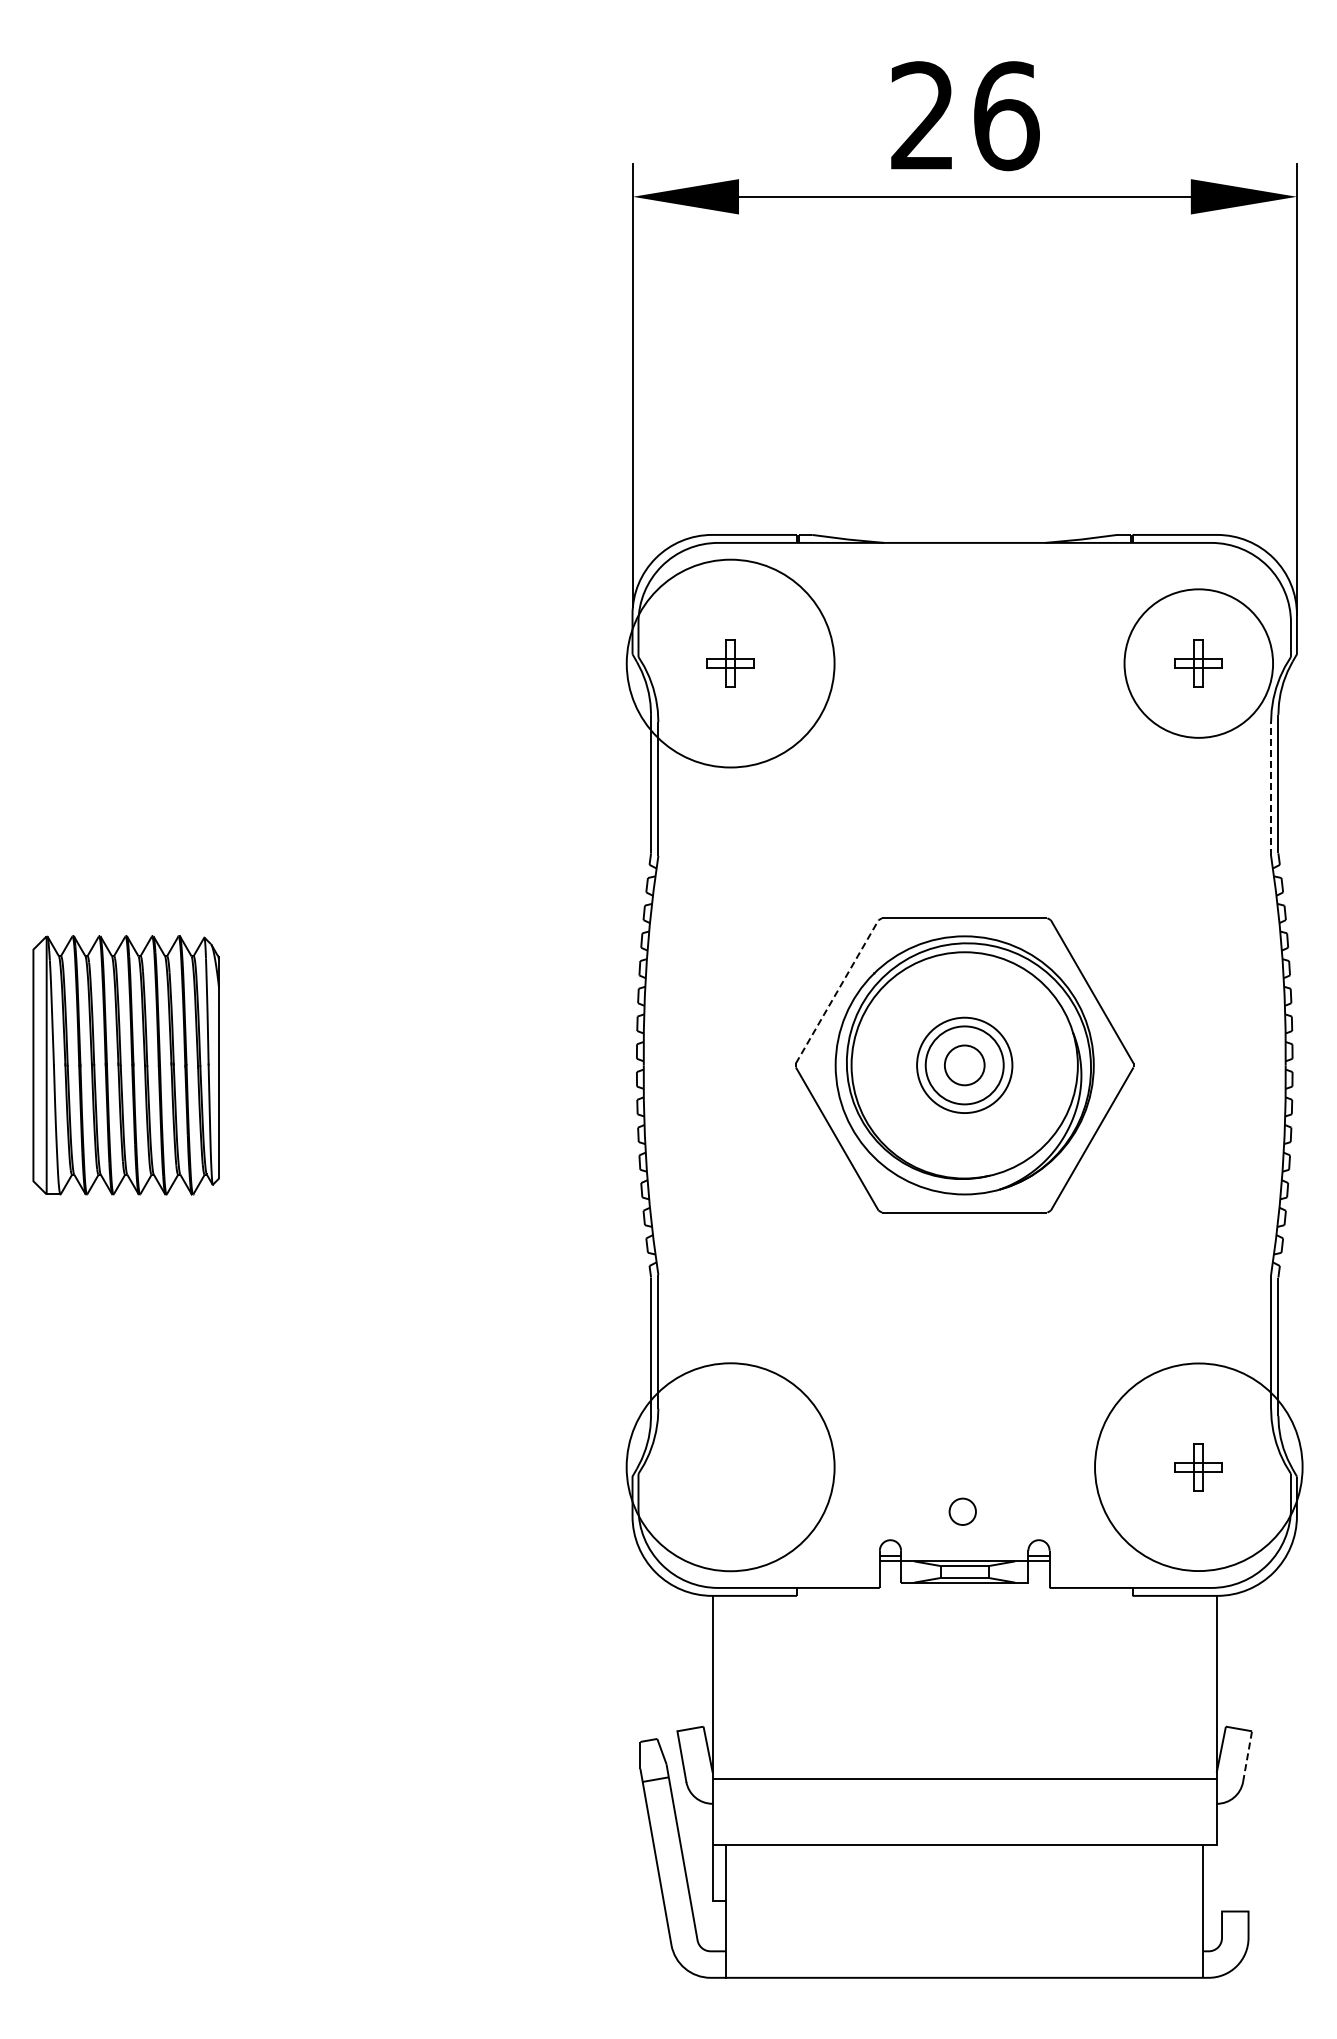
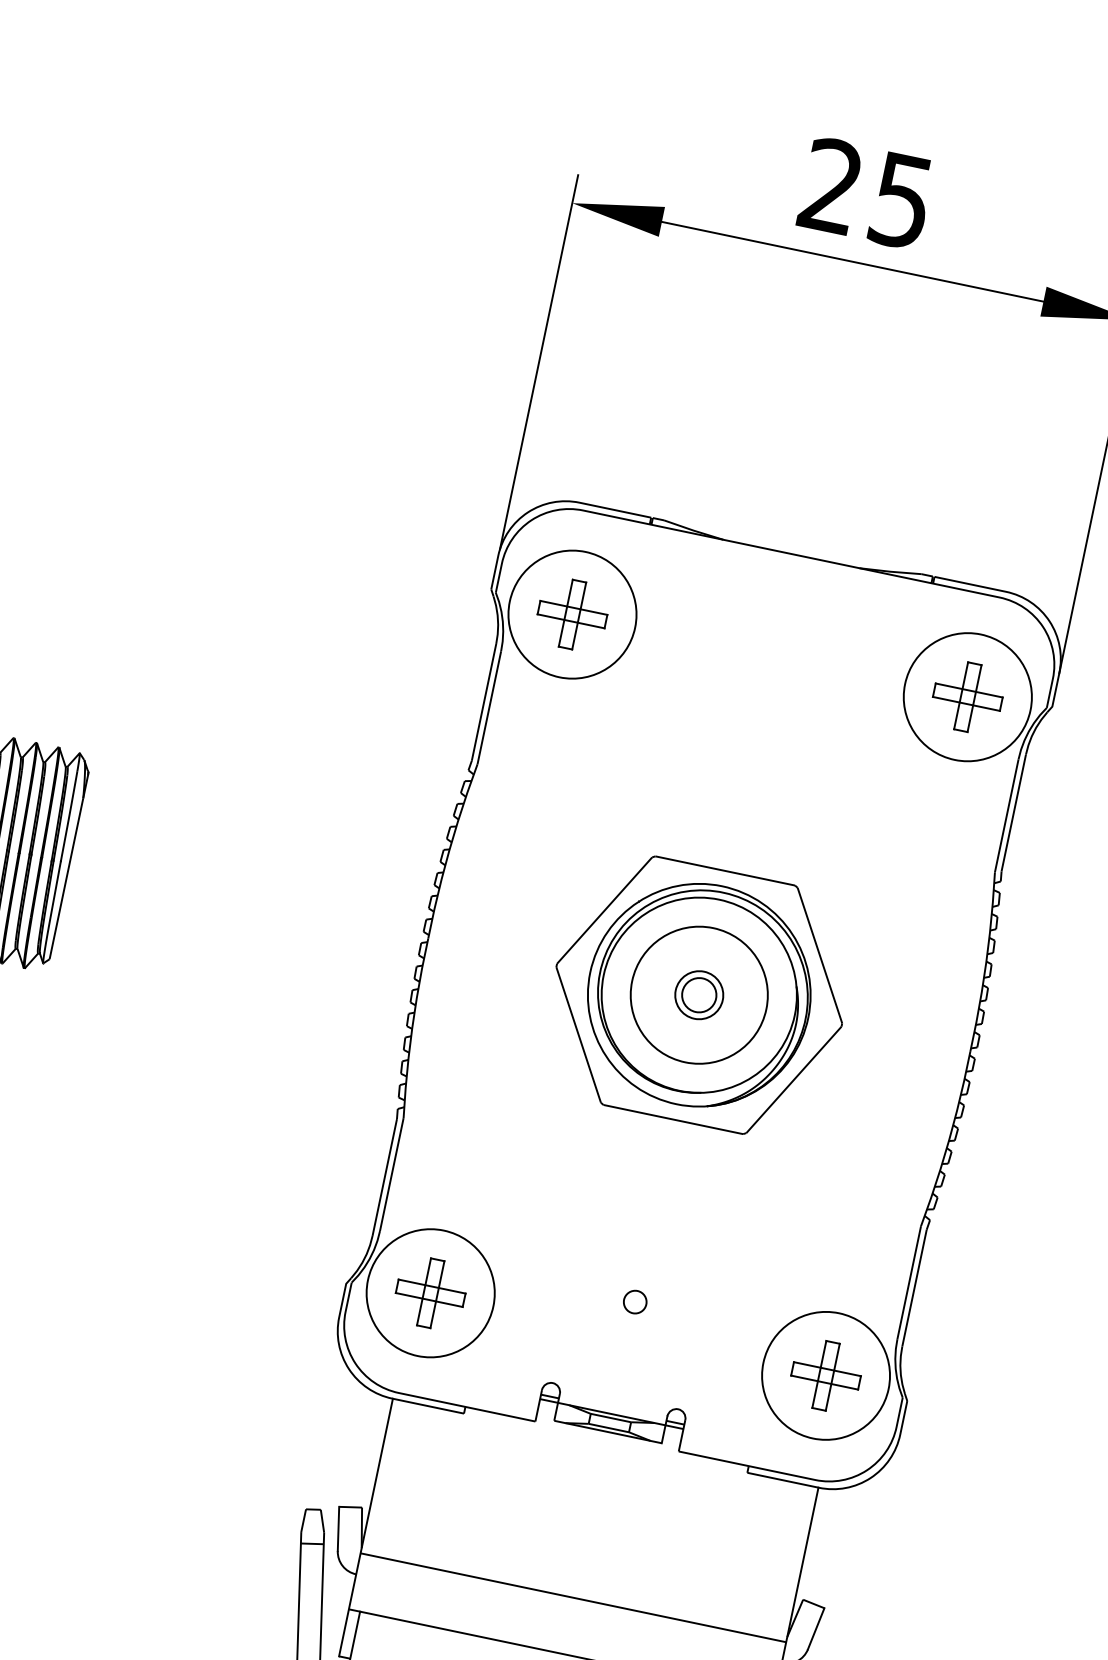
text: (1006, 116) -> (901, 201), 26 -> 25
circle: (730, 663) -> (572, 614), size x0.71
part: (730, 663) -> (572, 614), size x1.67
part: (1198, 663) -> (967, 697), size x1.67
line: (1271, 789) -> (1007, 816), dashed -> solid
line: (837, 991) -> (604, 910), dashed -> solid
circle: (964, 1064) -> (699, 994), size x1.67
circle: (964, 1065) -> (699, 995), size x0.71
circle: (730, 1467) -> (430, 1293), size x0.71
part: (730, 1467) -> (430, 1293), added
circle: (1198, 1467) -> (825, 1376), size x0.71
part: (1198, 1467) -> (825, 1376), size x1.67
circle: (962, 1511) -> (635, 1301), moved
line: (1247, 1756) -> (816, 1628), dashed -> solid

